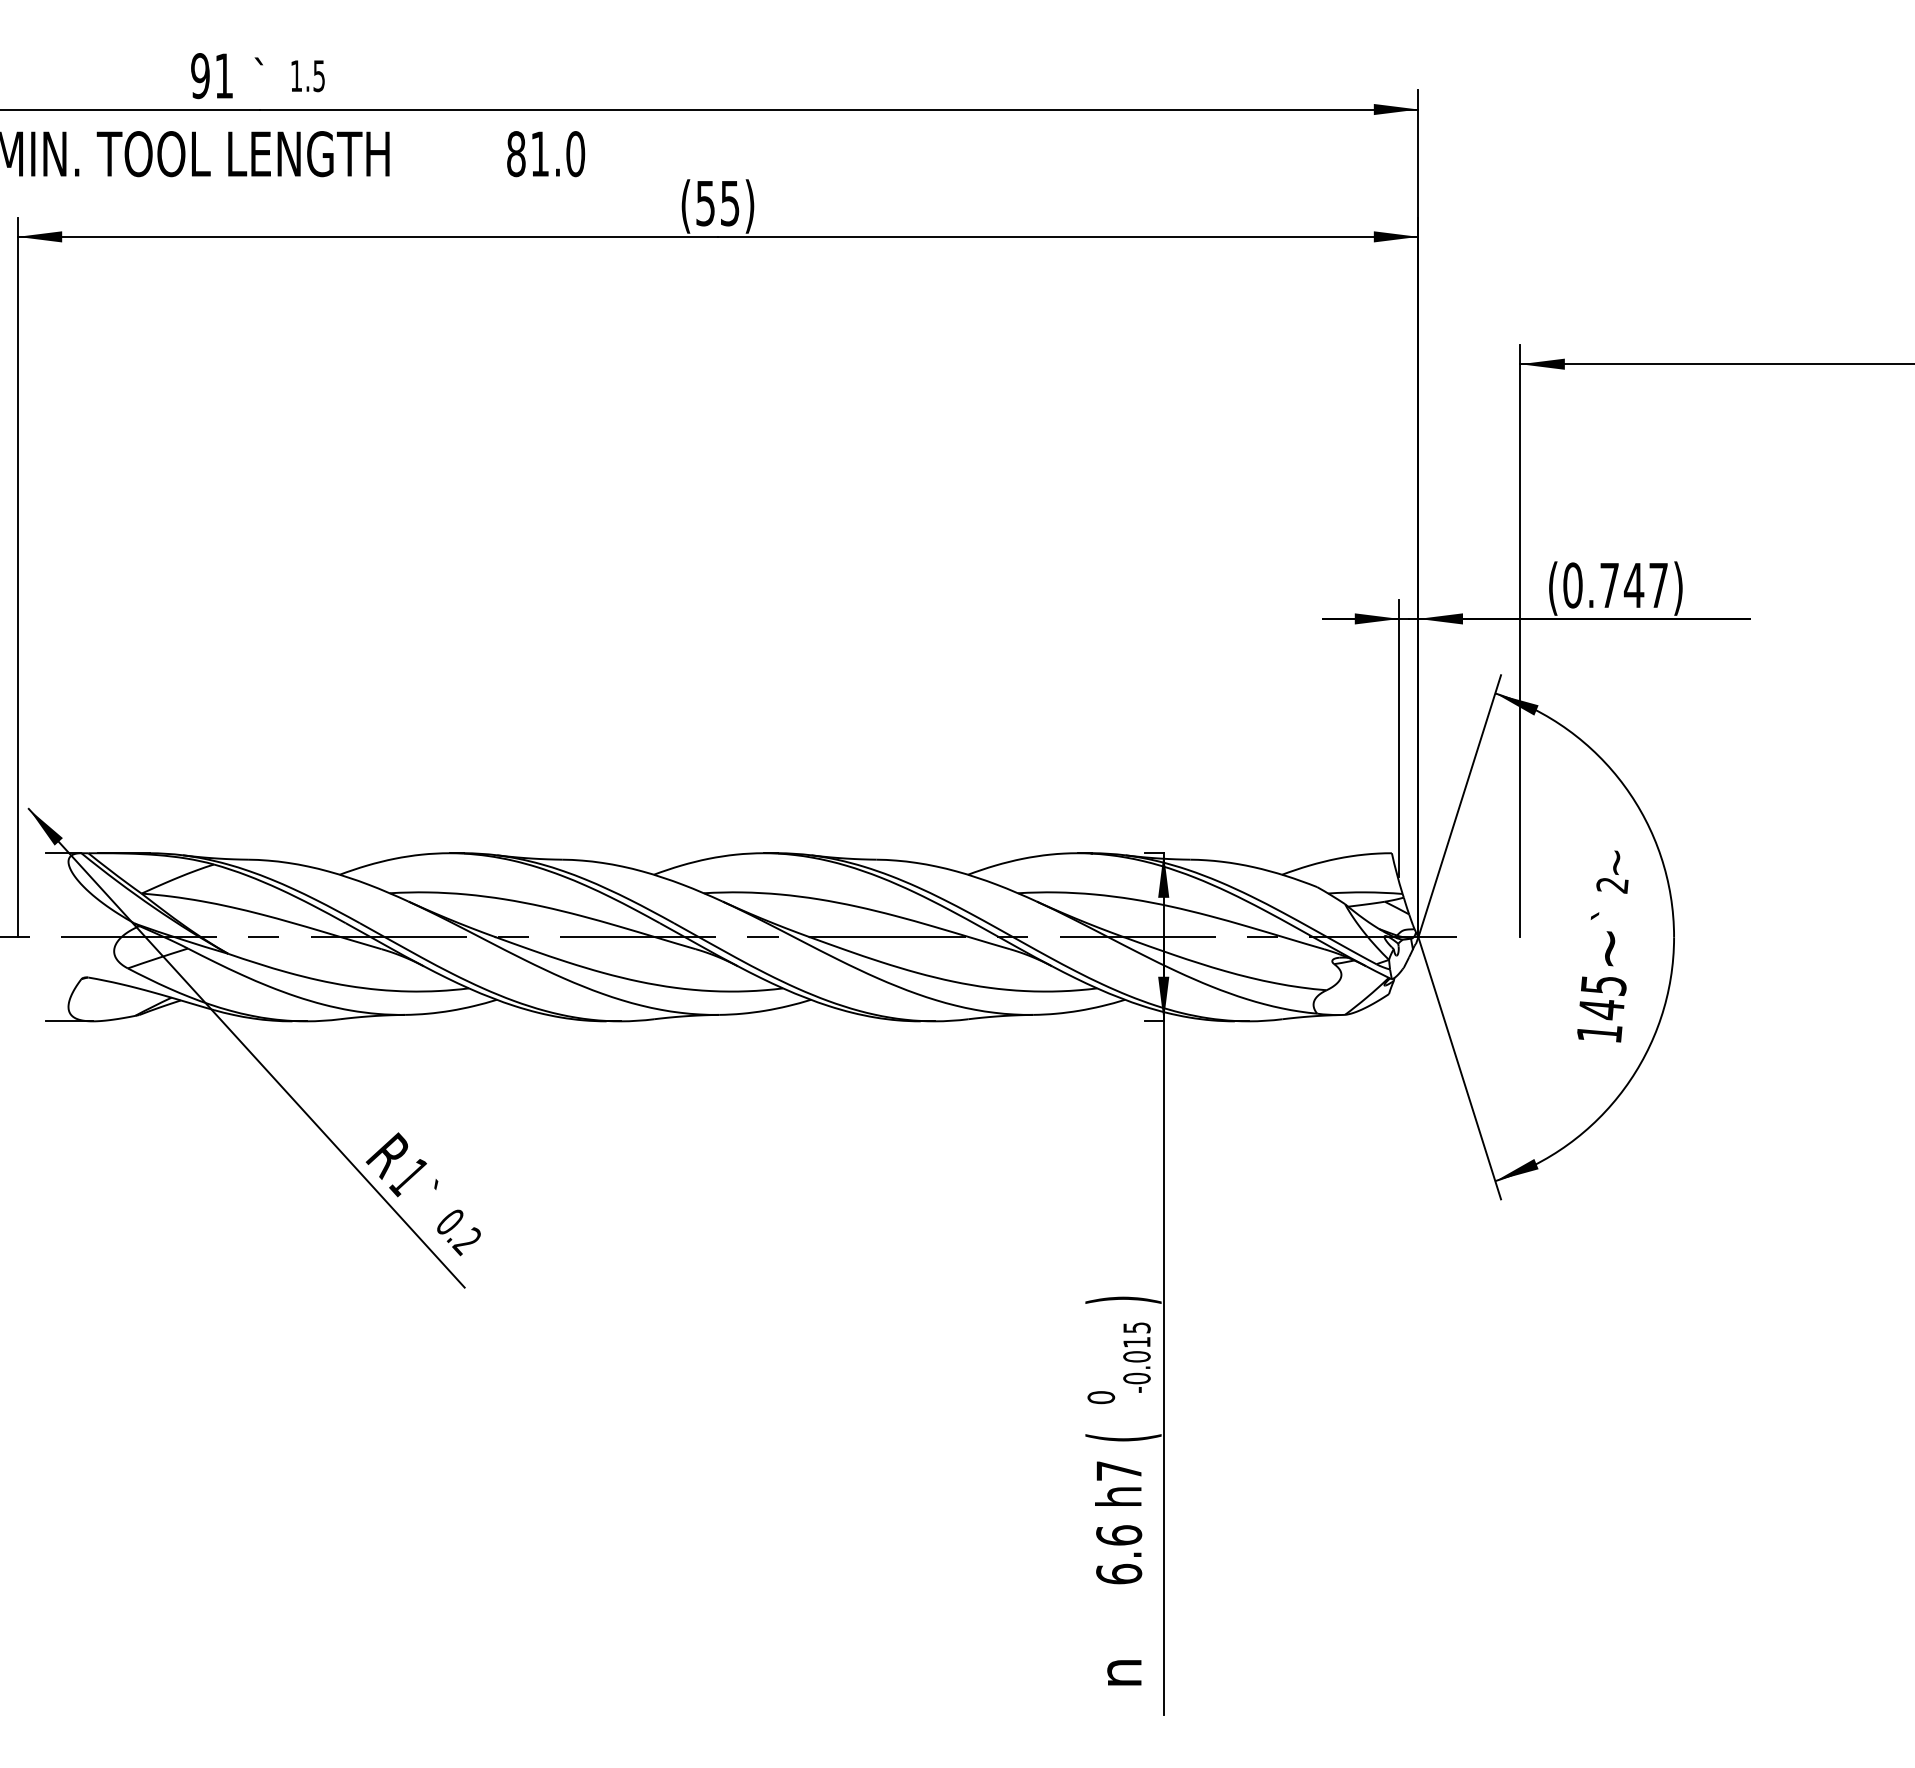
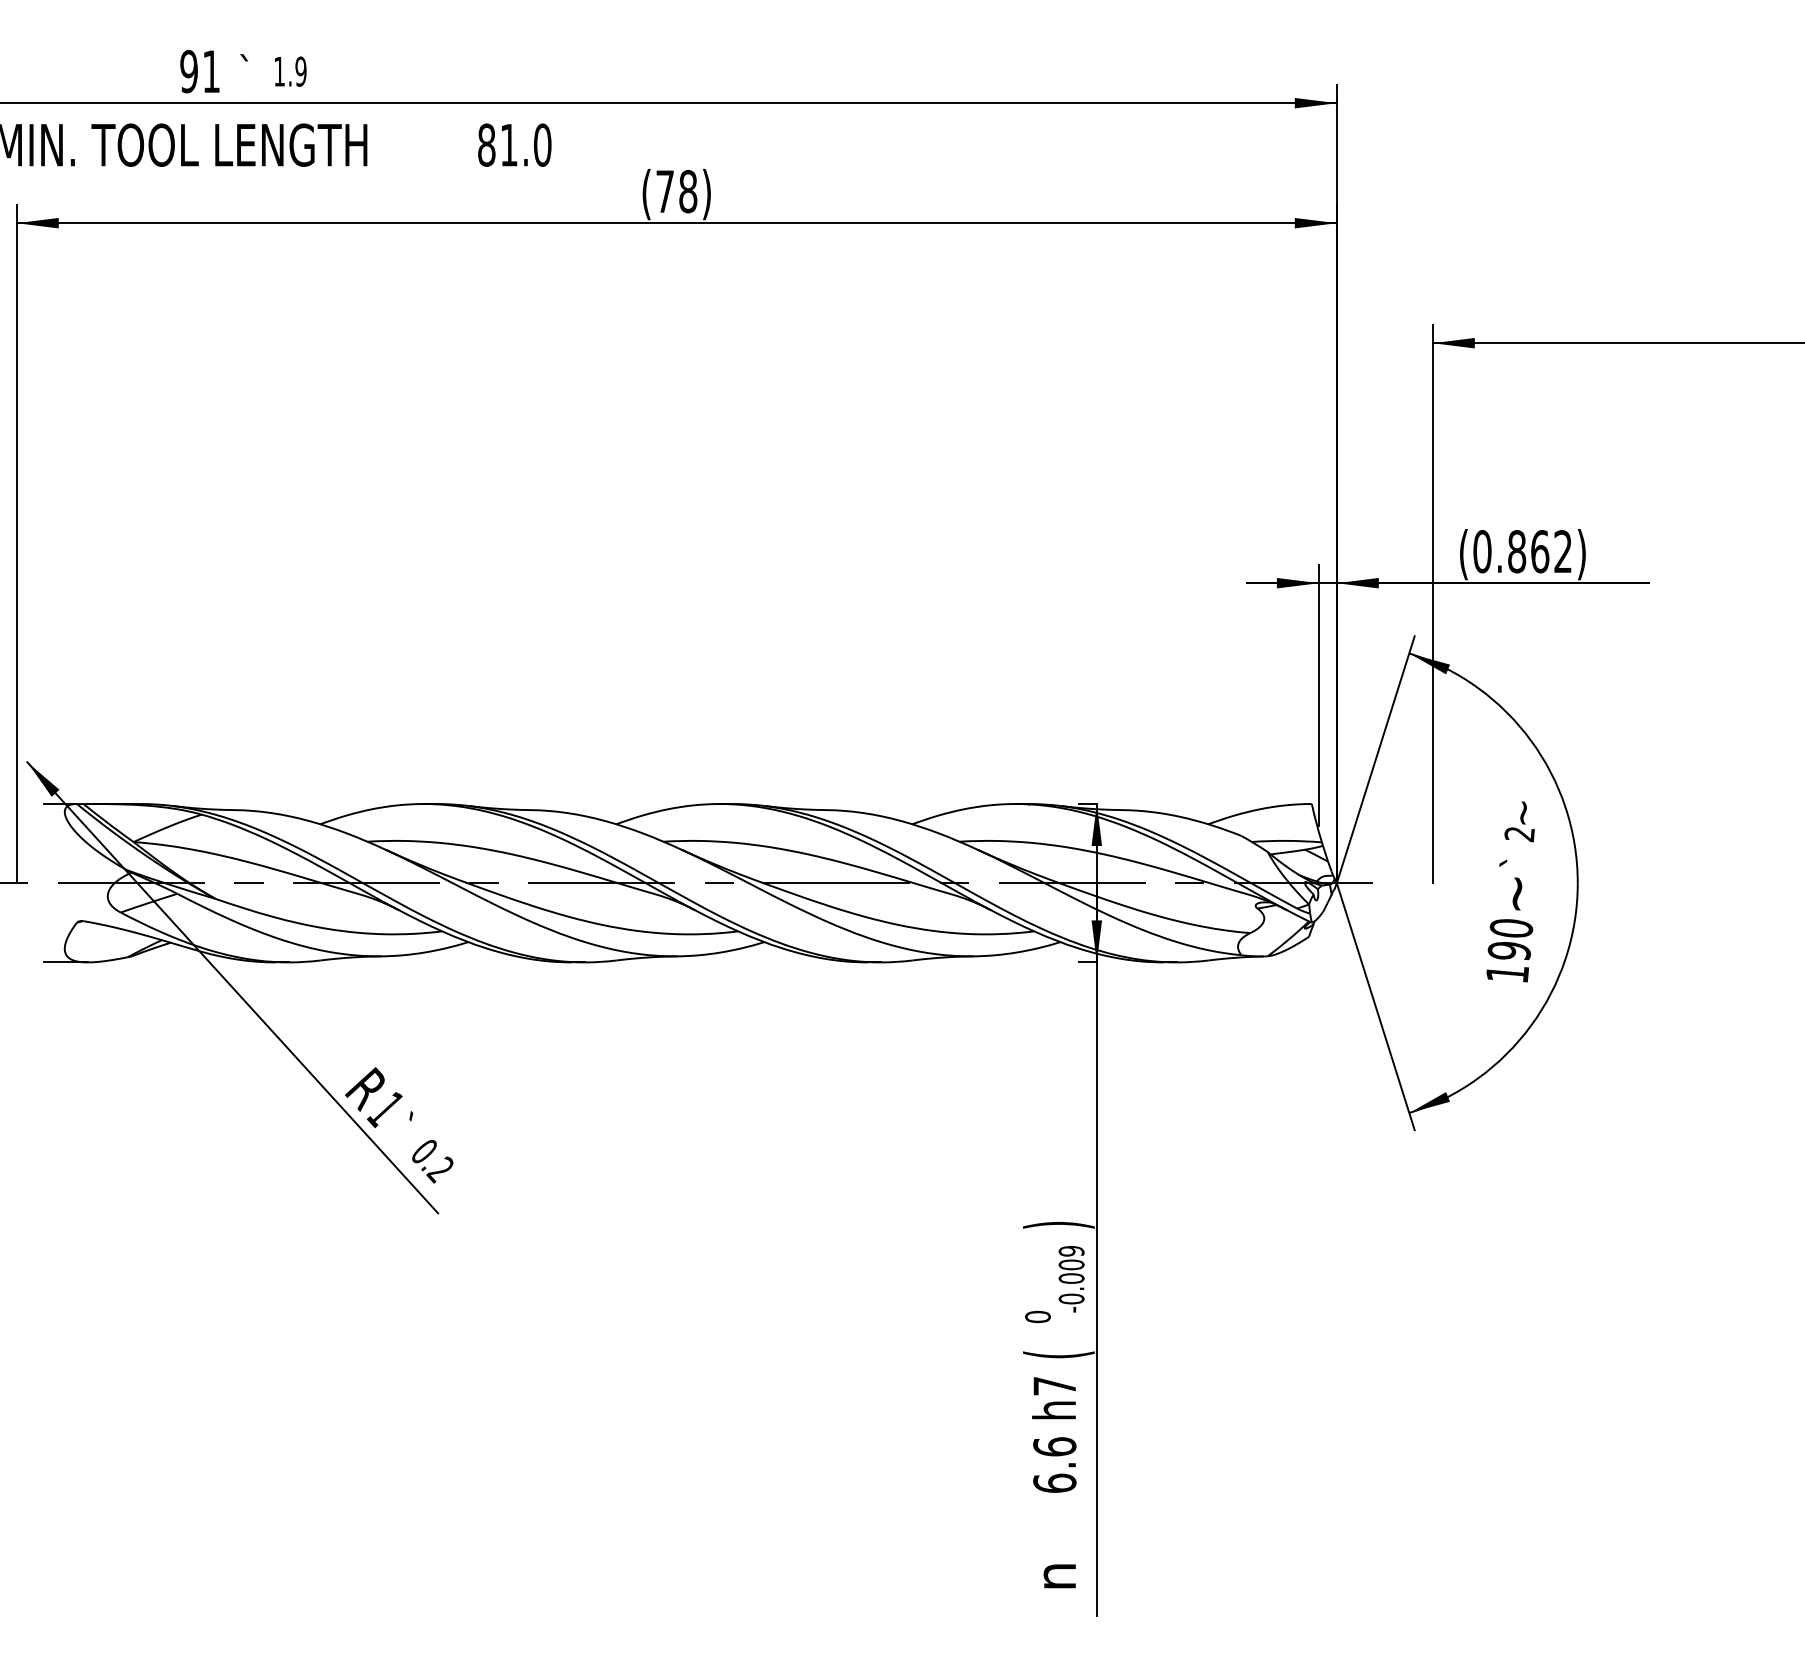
text: (318, 75) -> (300, 71), 1.5 -> 1.9
text: (717, 203) -> (676, 191), (55) -> (78)
text: (1633, 585) -> (1539, 551), (0.747) -> (0.862)
text: (1602, 998) -> (1510, 940), 145 -> 190
text: (1136, 1335) -> (1071, 1258), -0.015 -> -0.009

